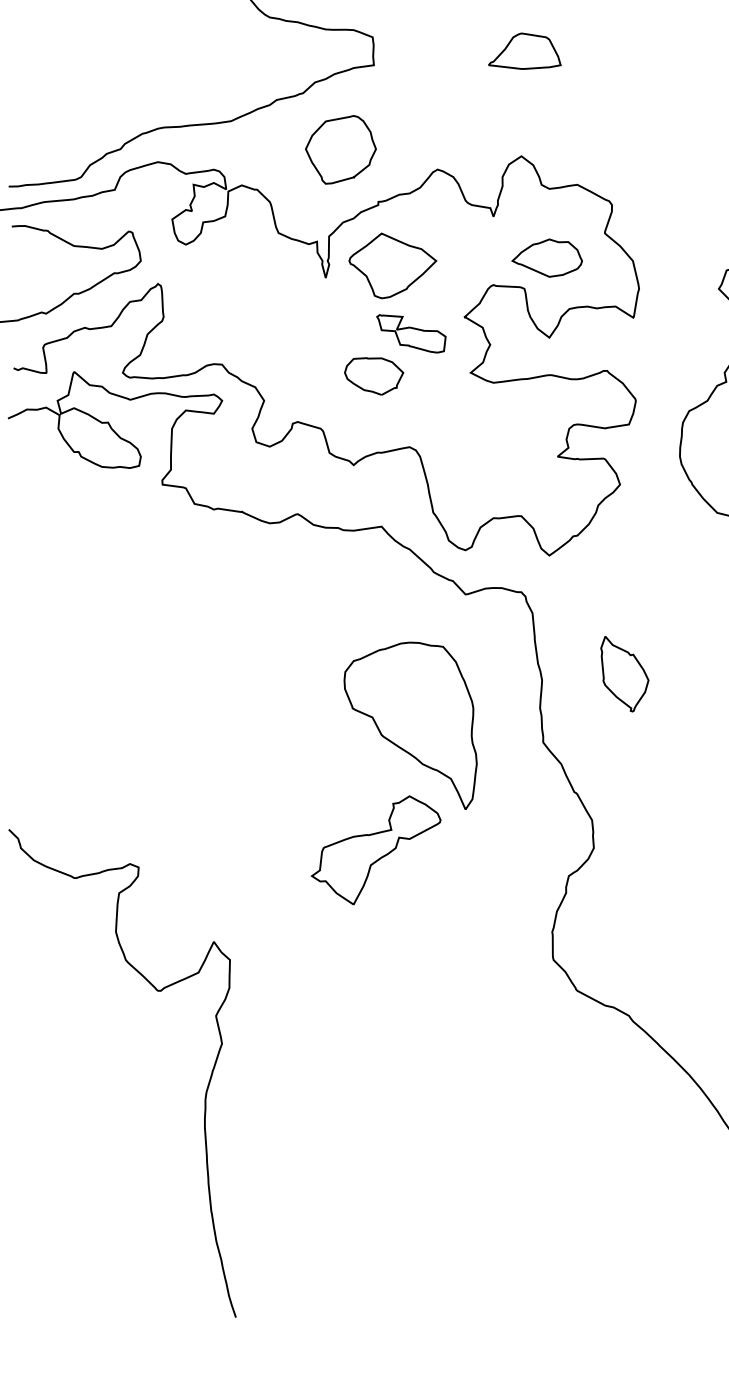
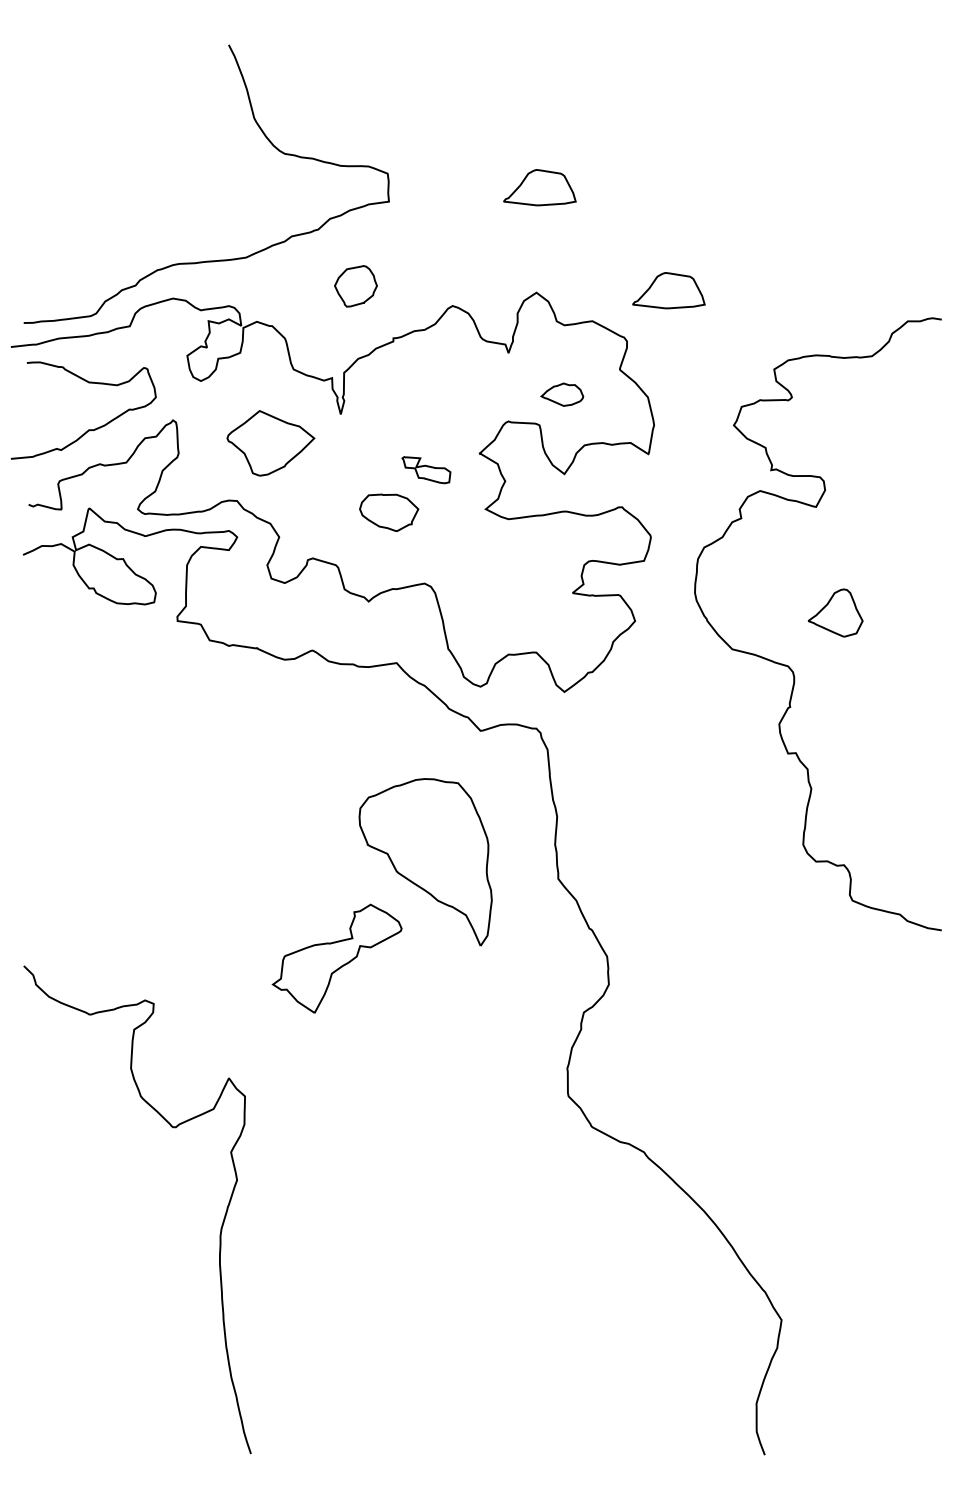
part: (340, 150) -> (355, 286), size x0.6
part: (653, 154) -> (668, 290), added
part: (547, 258) -> (562, 394), size x0.6
part: (392, 266) -> (270, 443), moved
part: (411, 333) -> (426, 469), size x0.7
part: (624, 674) -> (639, 810), removed
part: (375, 850) -> (336, 958), moved

